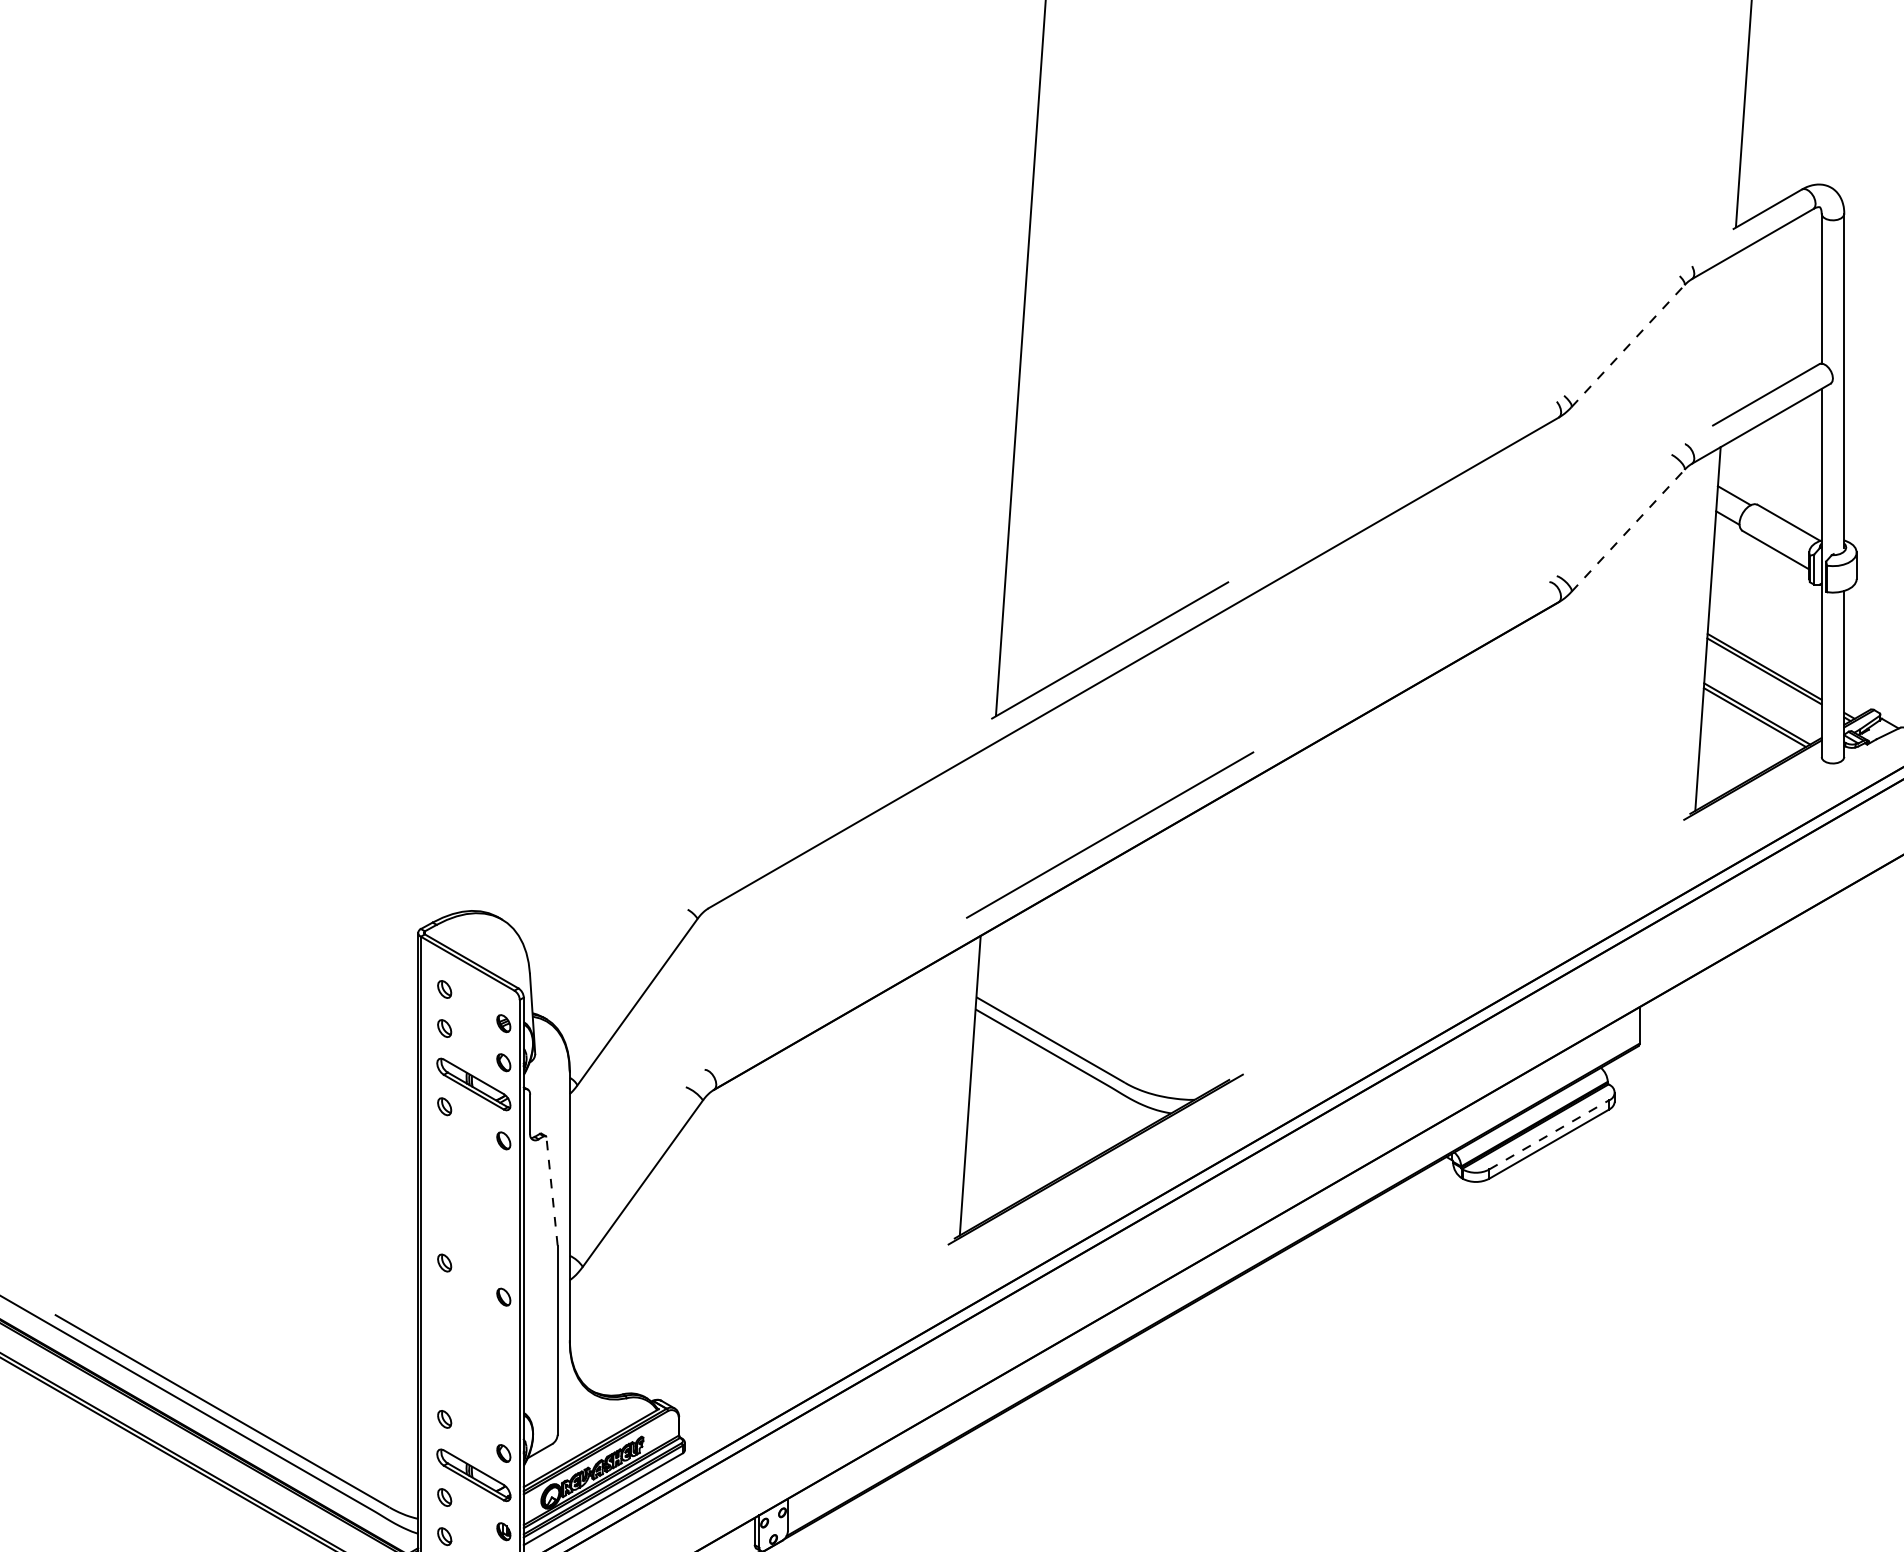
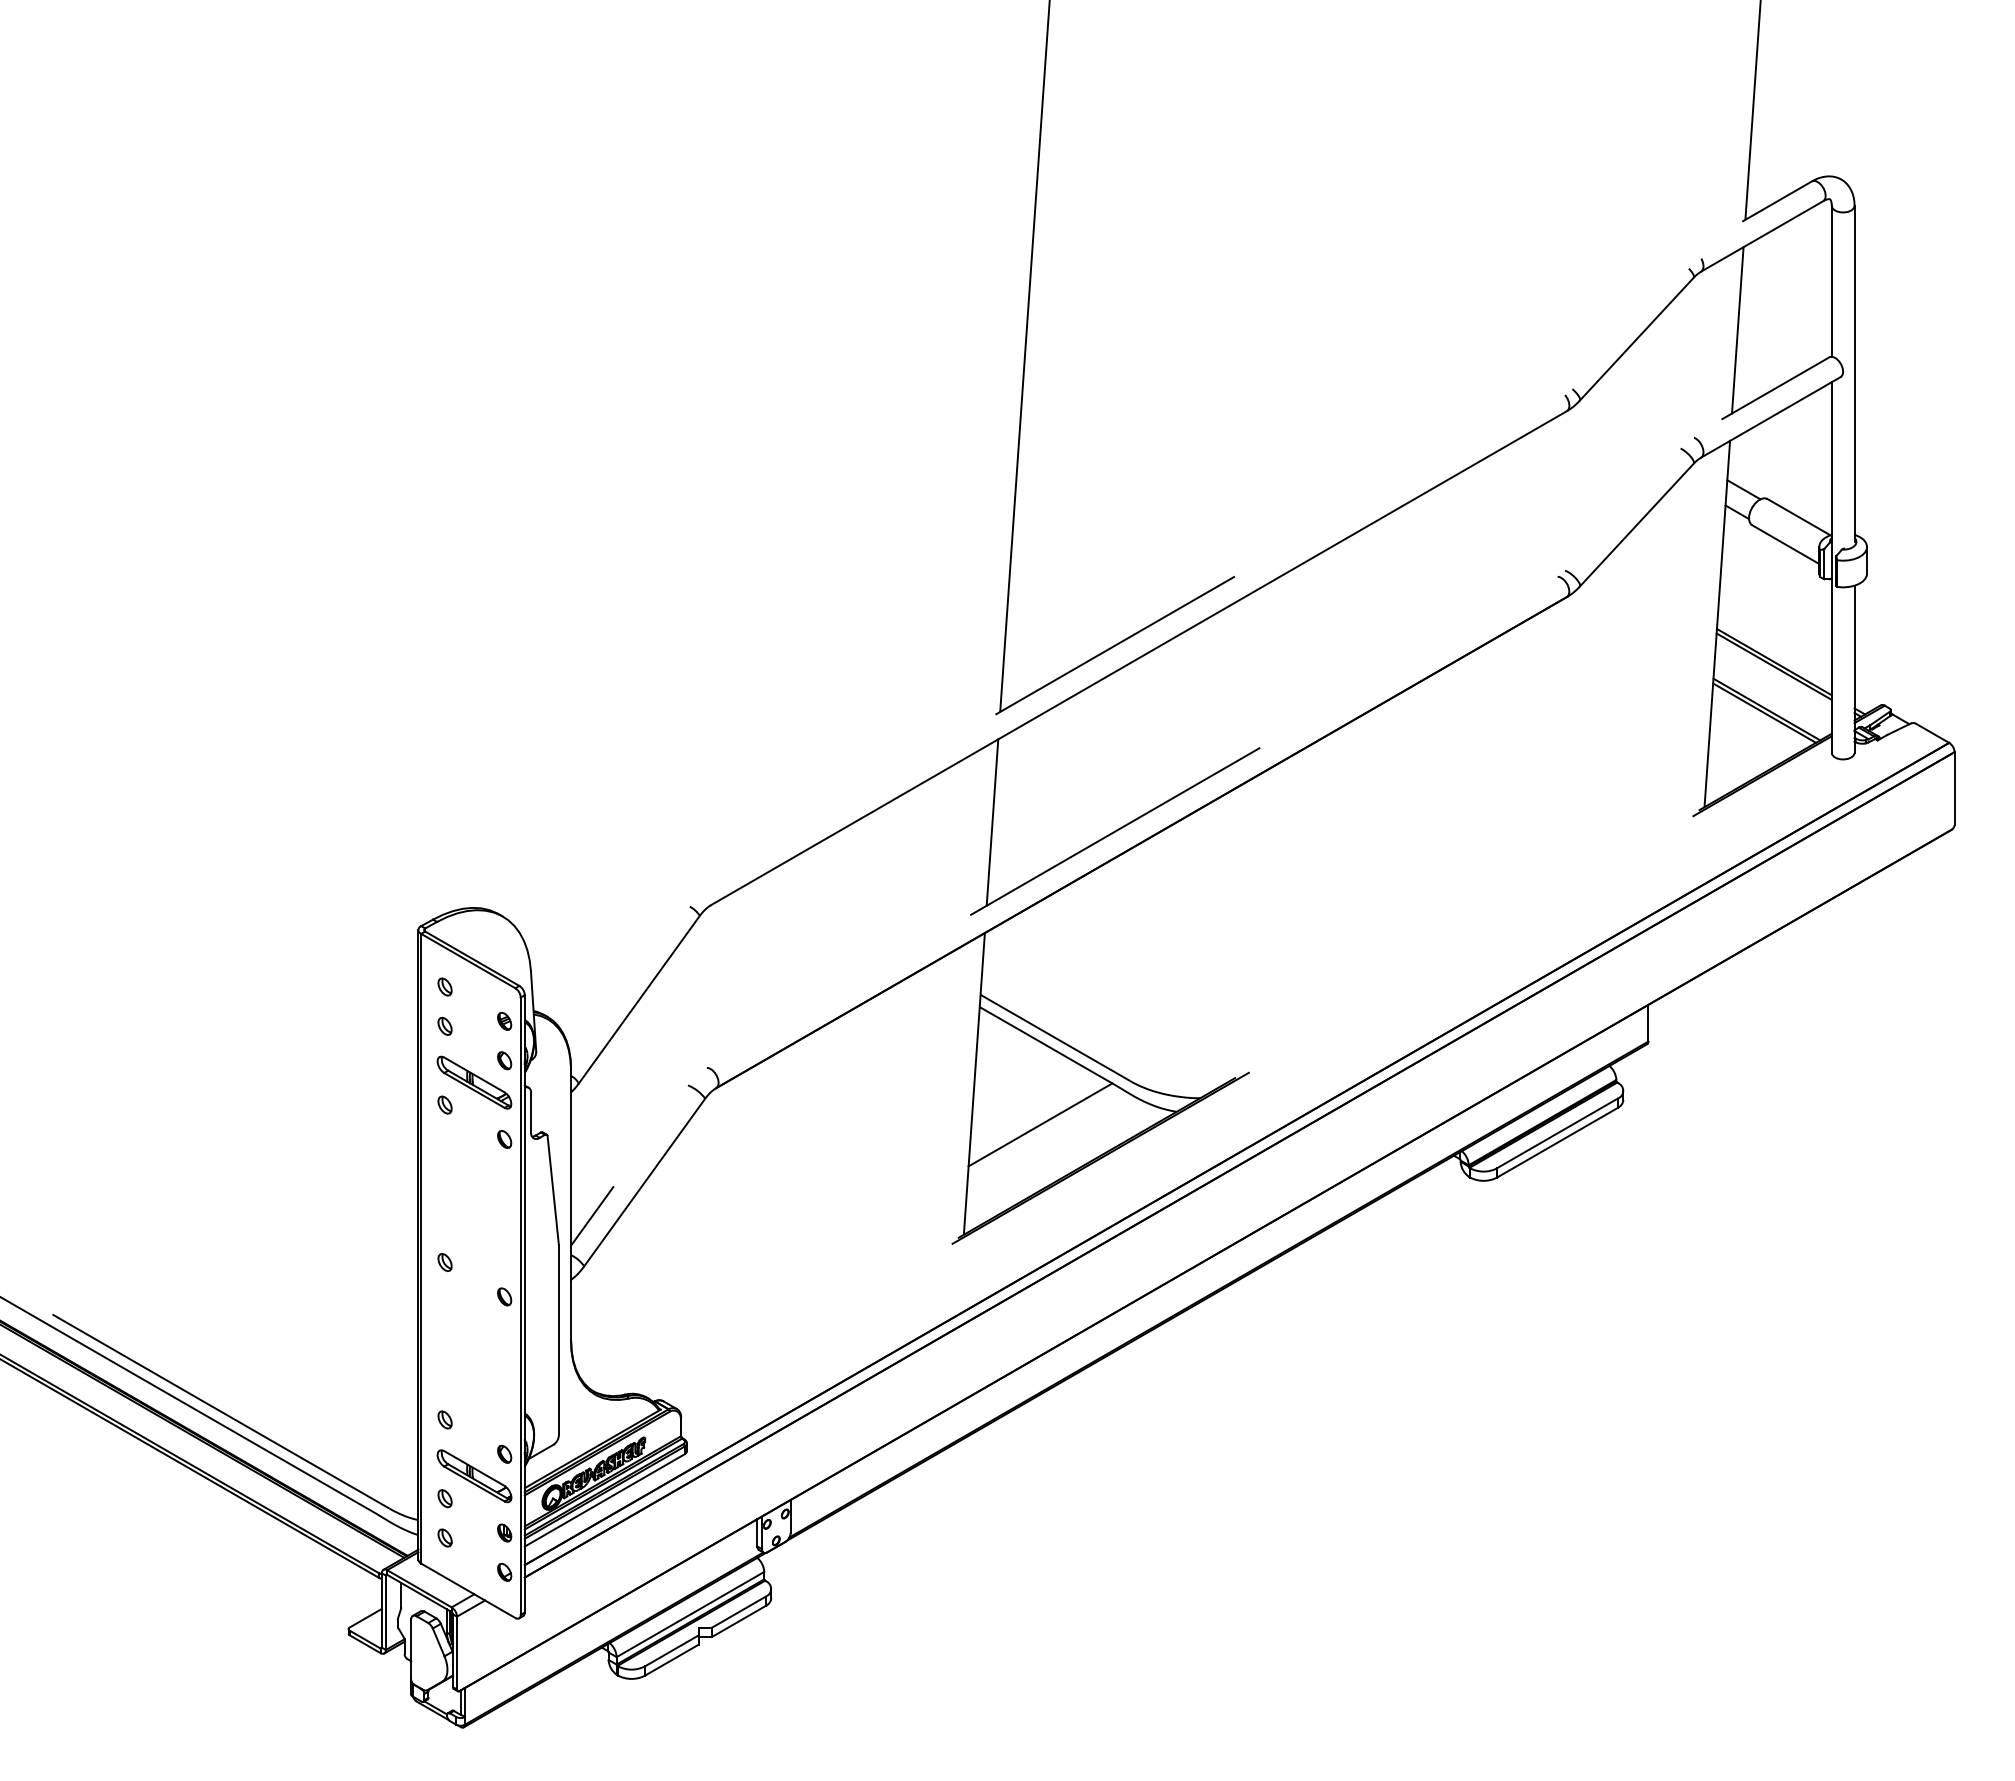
line: (1728, 337) -> (1737, 330), added
line: (1627, 346) -> (1636, 339), dashed -> solid
line: (1627, 531) -> (1636, 525), dashed -> solid
line: (988, 826) -> (992, 822), added
line: (1035, 1126) -> (1040, 1124), added
line: (1549, 1134) -> (1557, 1133), dashed -> solid
line: (552, 1191) -> (553, 1190), dashed -> solid
line: (591, 1217) -> (592, 1216), added

